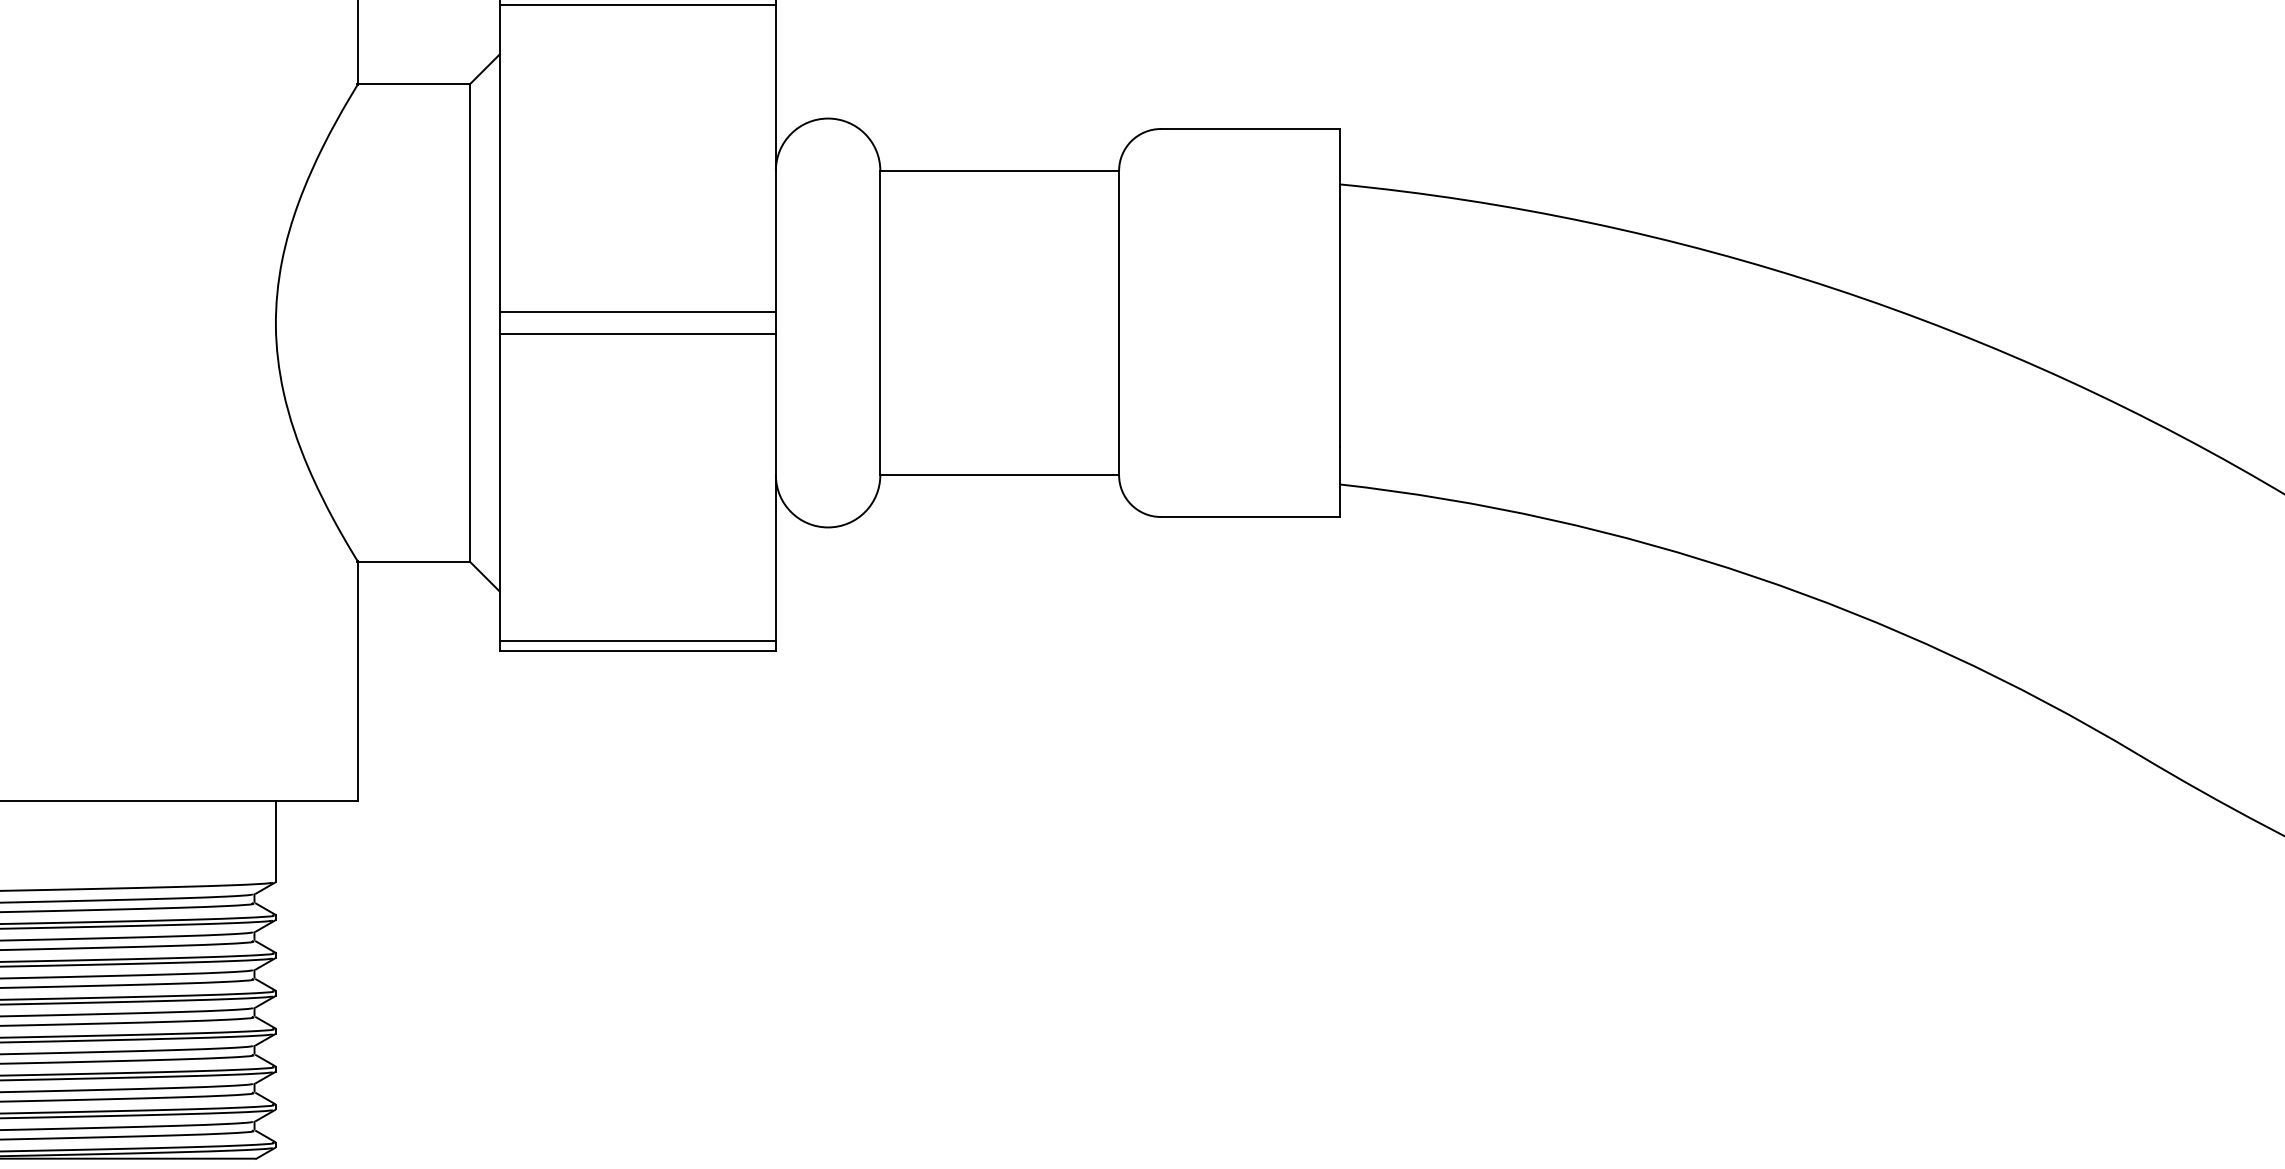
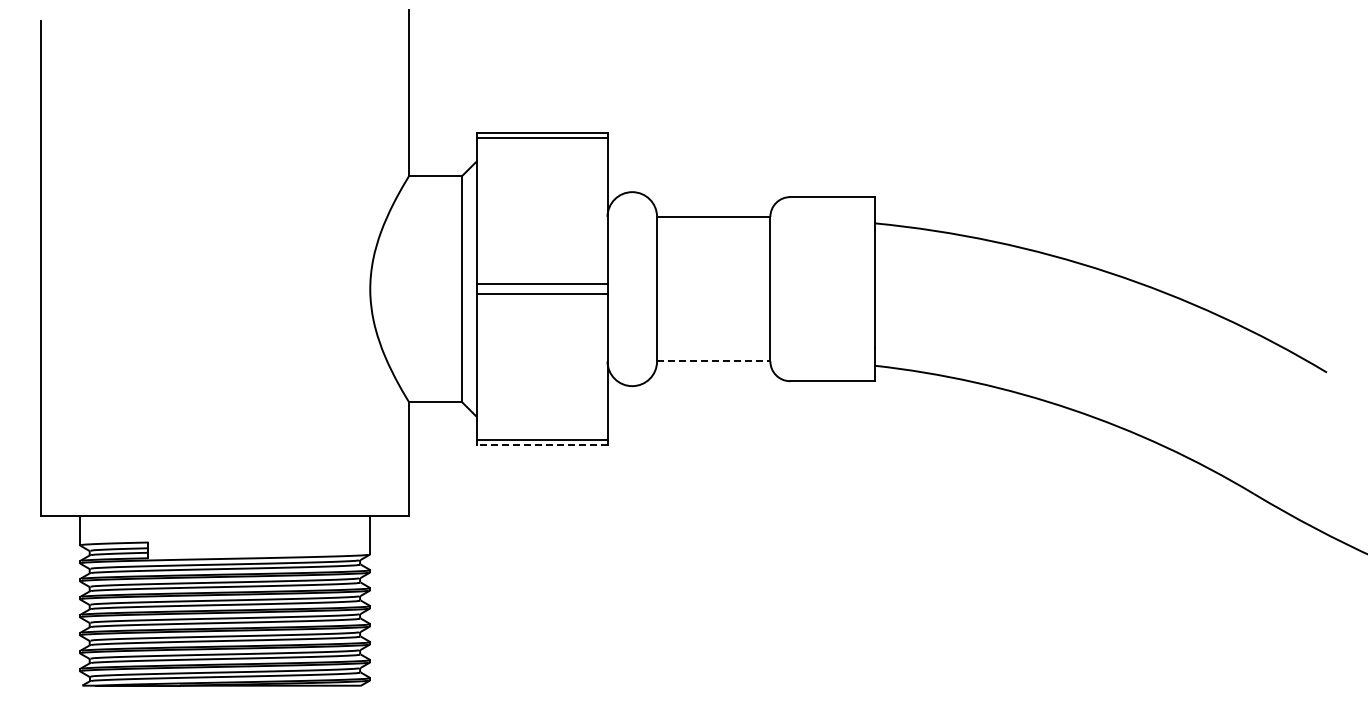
line: (999, 475) -> (713, 361), solid -> dashed
line: (636, 650) -> (541, 444), solid -> dashed

